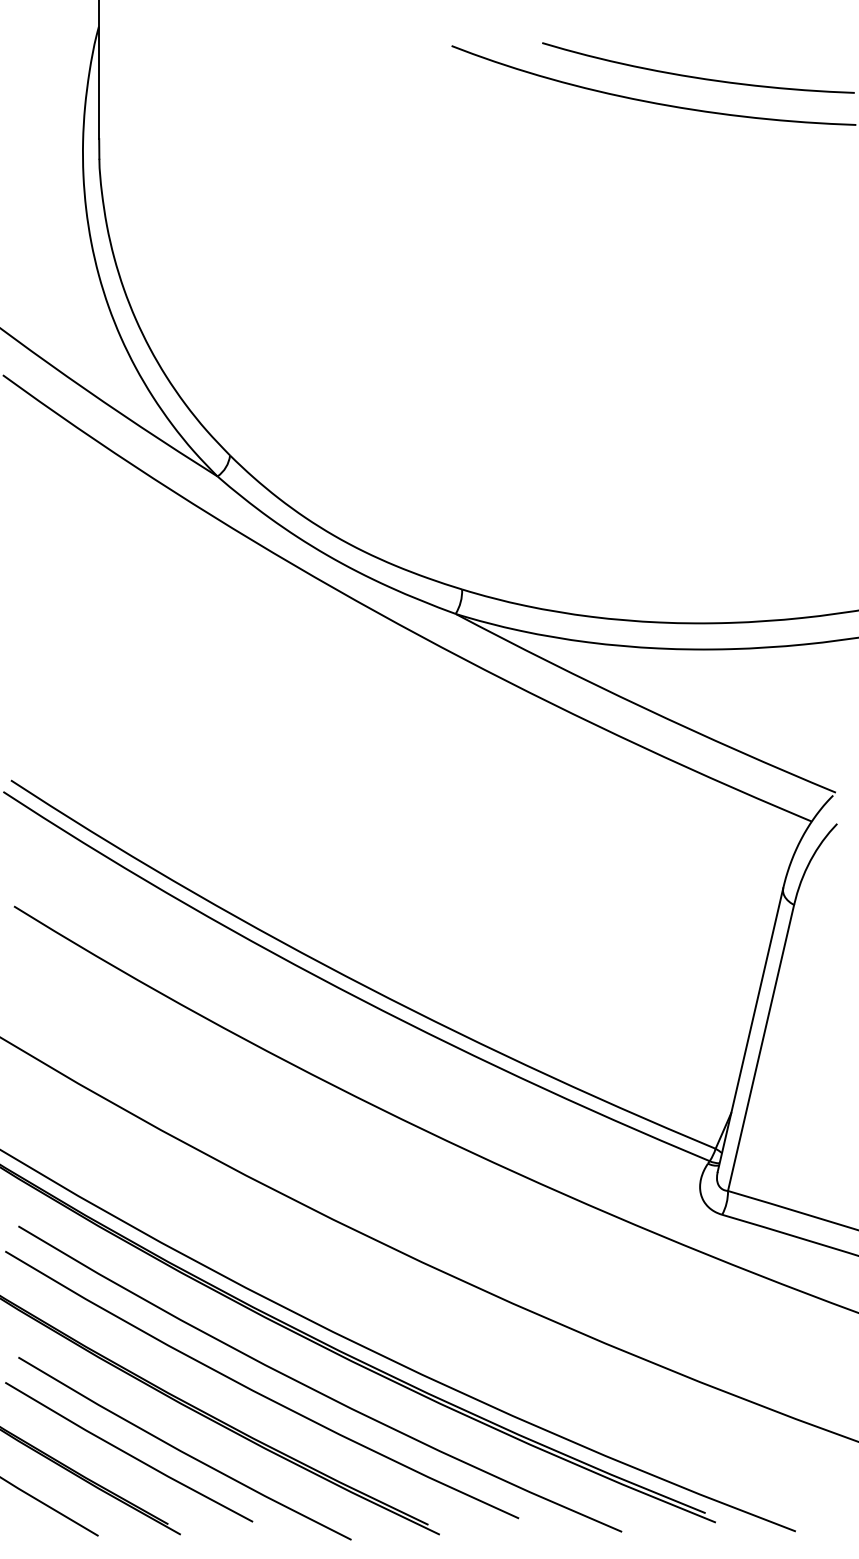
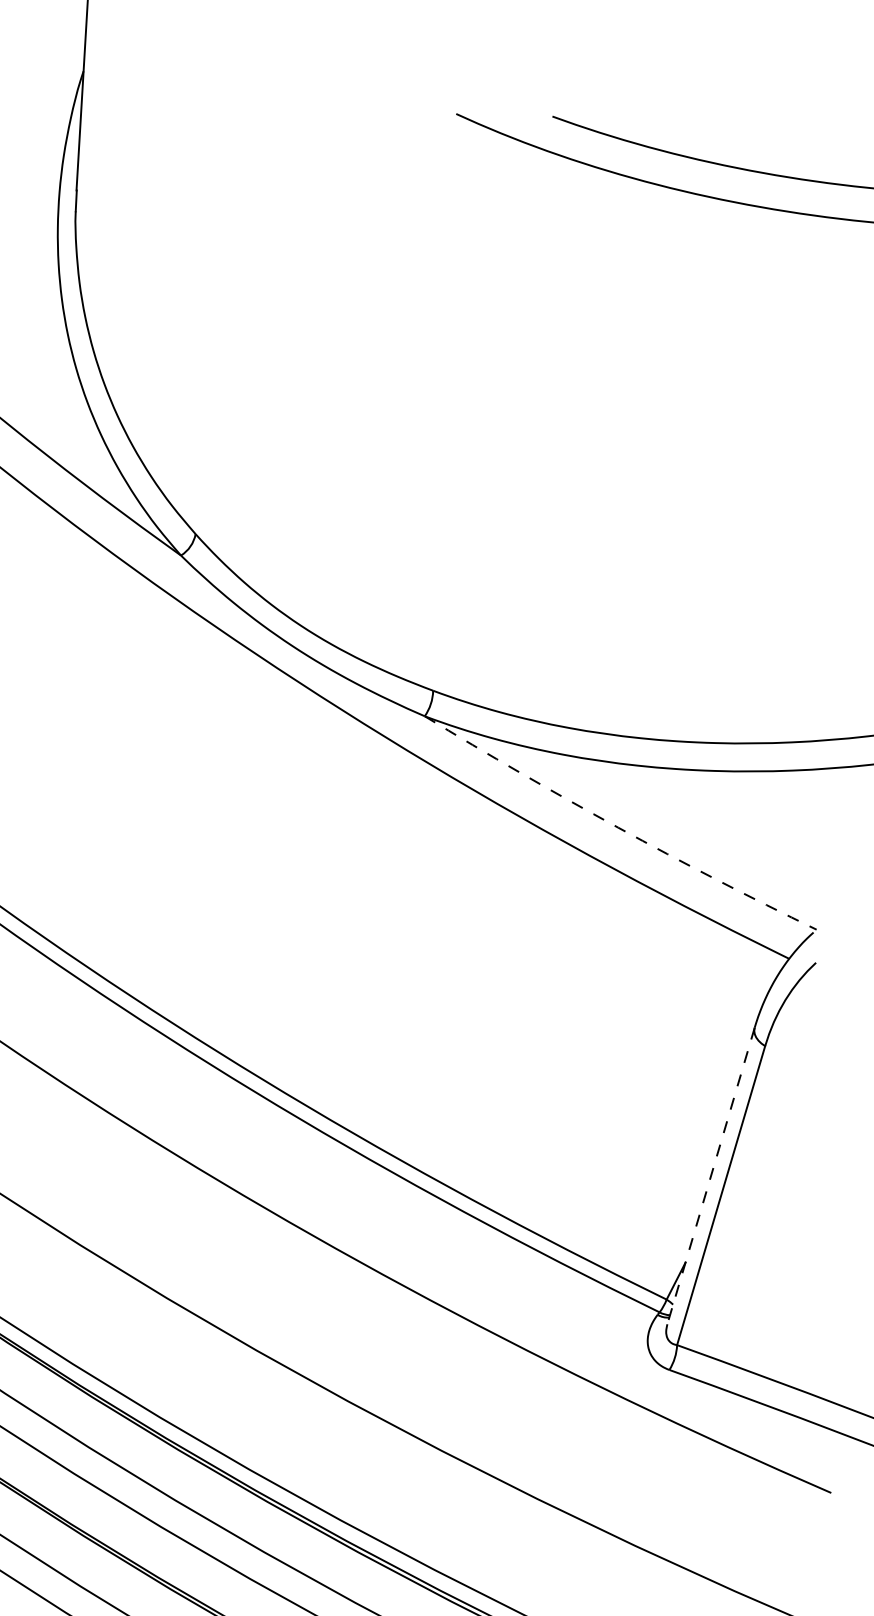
arc: (643, 707) -> (617, 827), solid -> dashed
line: (750, 1030) -> (711, 1176), solid -> dashed

